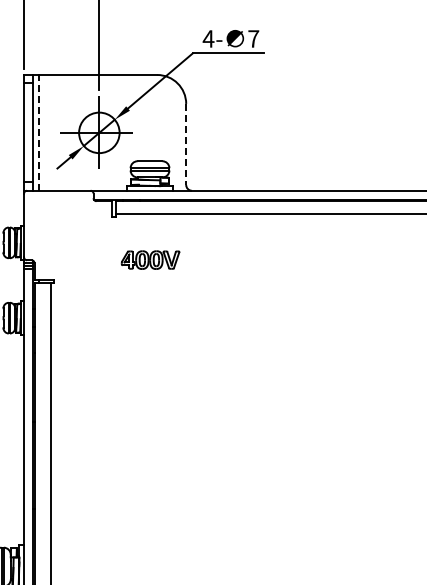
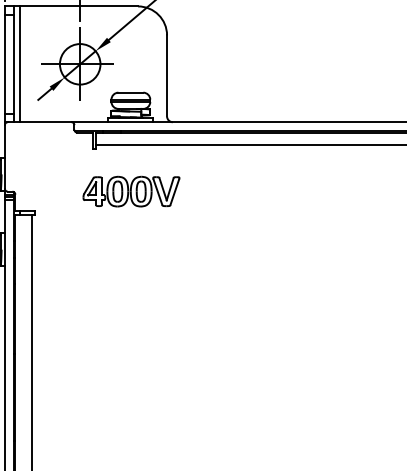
line: (39, 132) -> (20, 63), dashed -> solid
line: (186, 144) -> (167, 75), dashed -> solid
part: (150, 259) -> (131, 190), size x1.67

